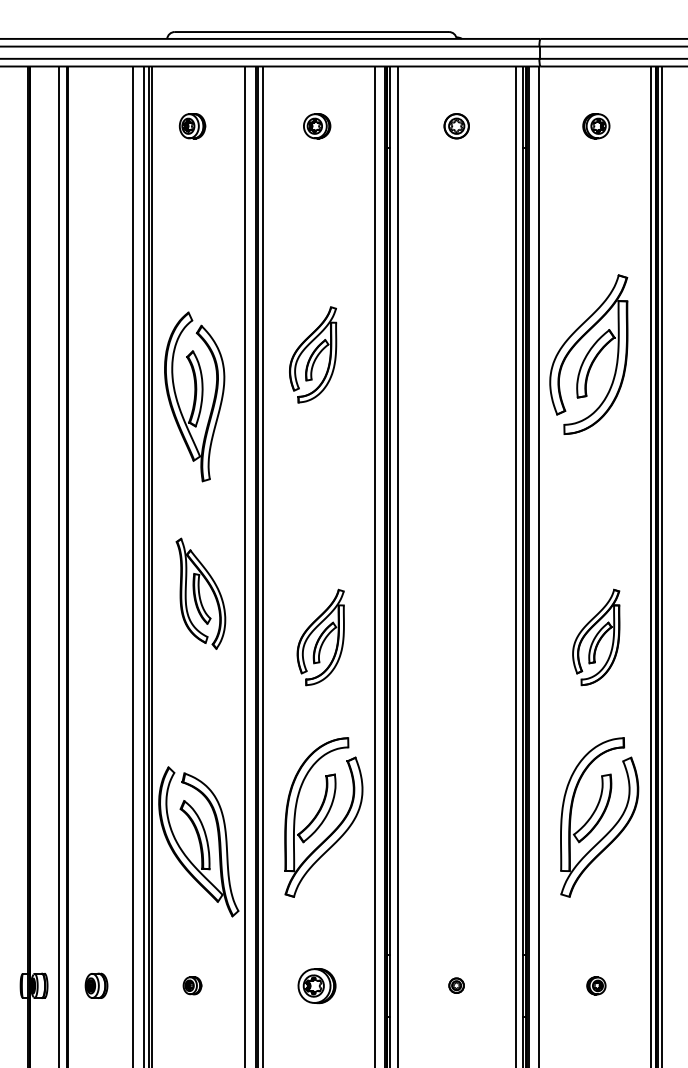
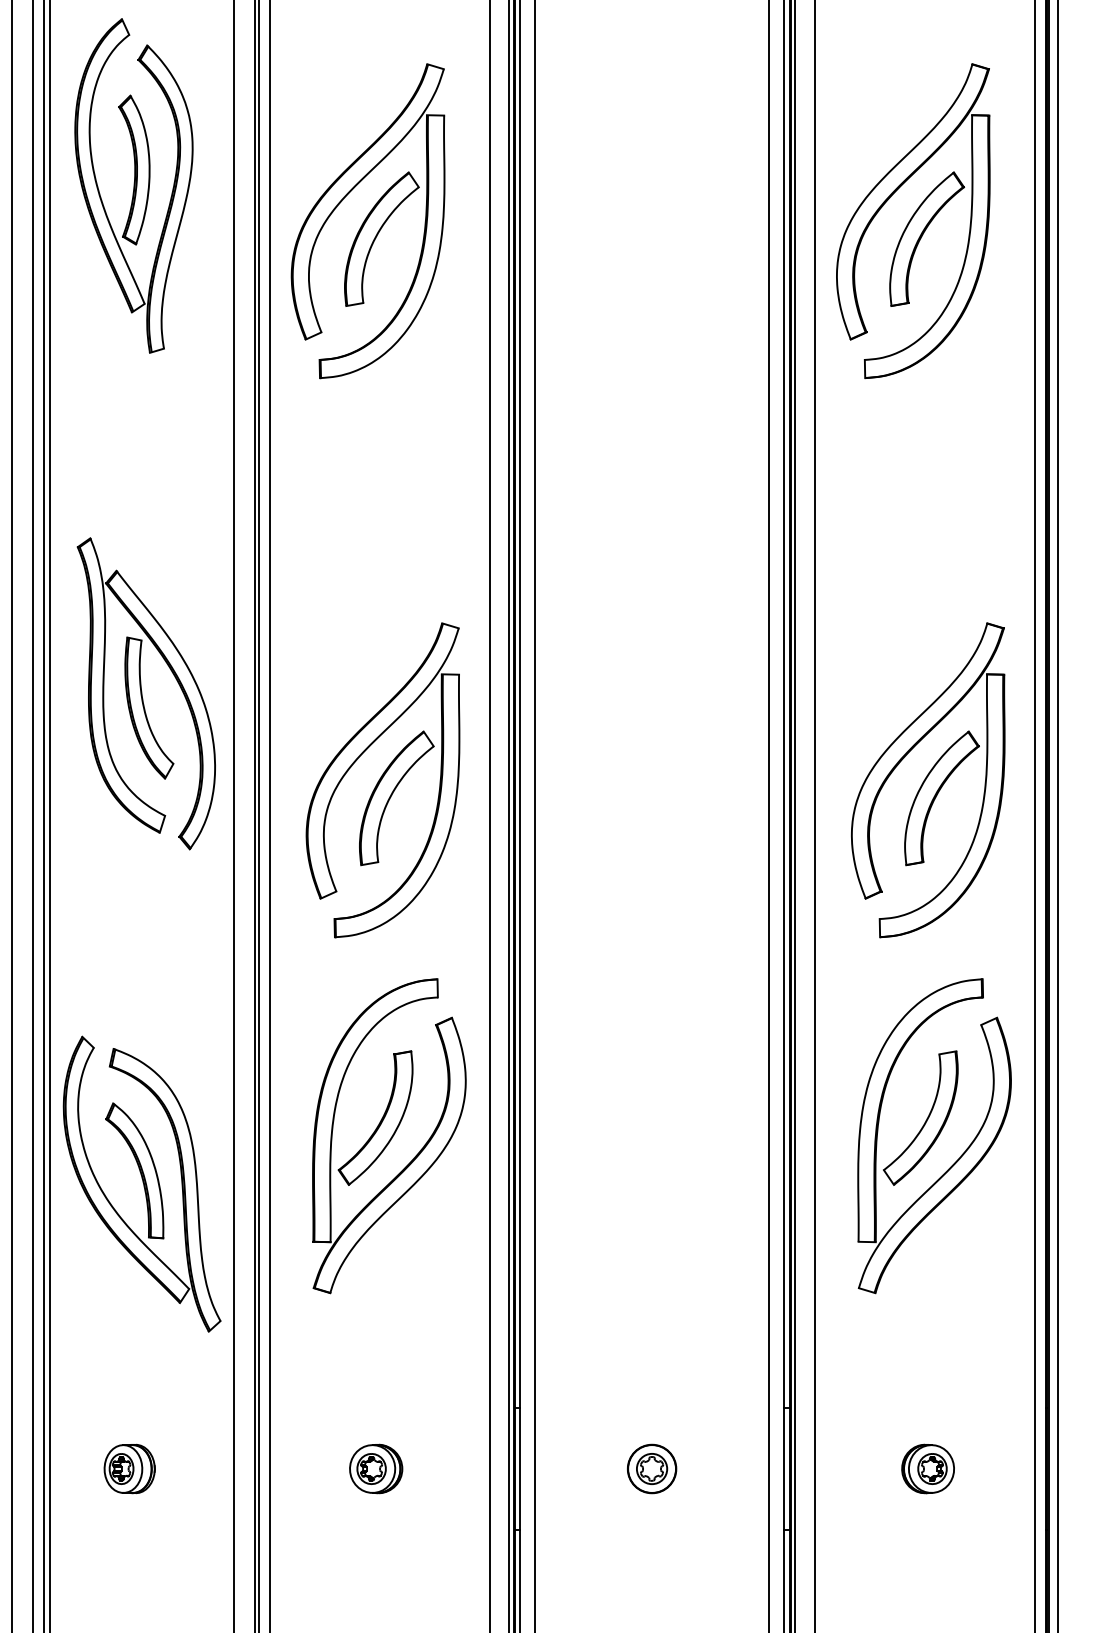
part: (312, 354) -> (366, 220), size x1.67
part: (194, 396) -> (133, 185), moved
part: (200, 593) -> (145, 693), size x1.43
part: (320, 637) -> (382, 780), size x1.67
part: (595, 637) -> (926, 780), size x1.67
part: (192, 985) -> (129, 1468), size x1.43
part: (317, 985) -> (376, 1468), size x0.71
part: (456, 985) -> (651, 1468), size x1.67
part: (596, 985) -> (928, 1468), size x1.43

